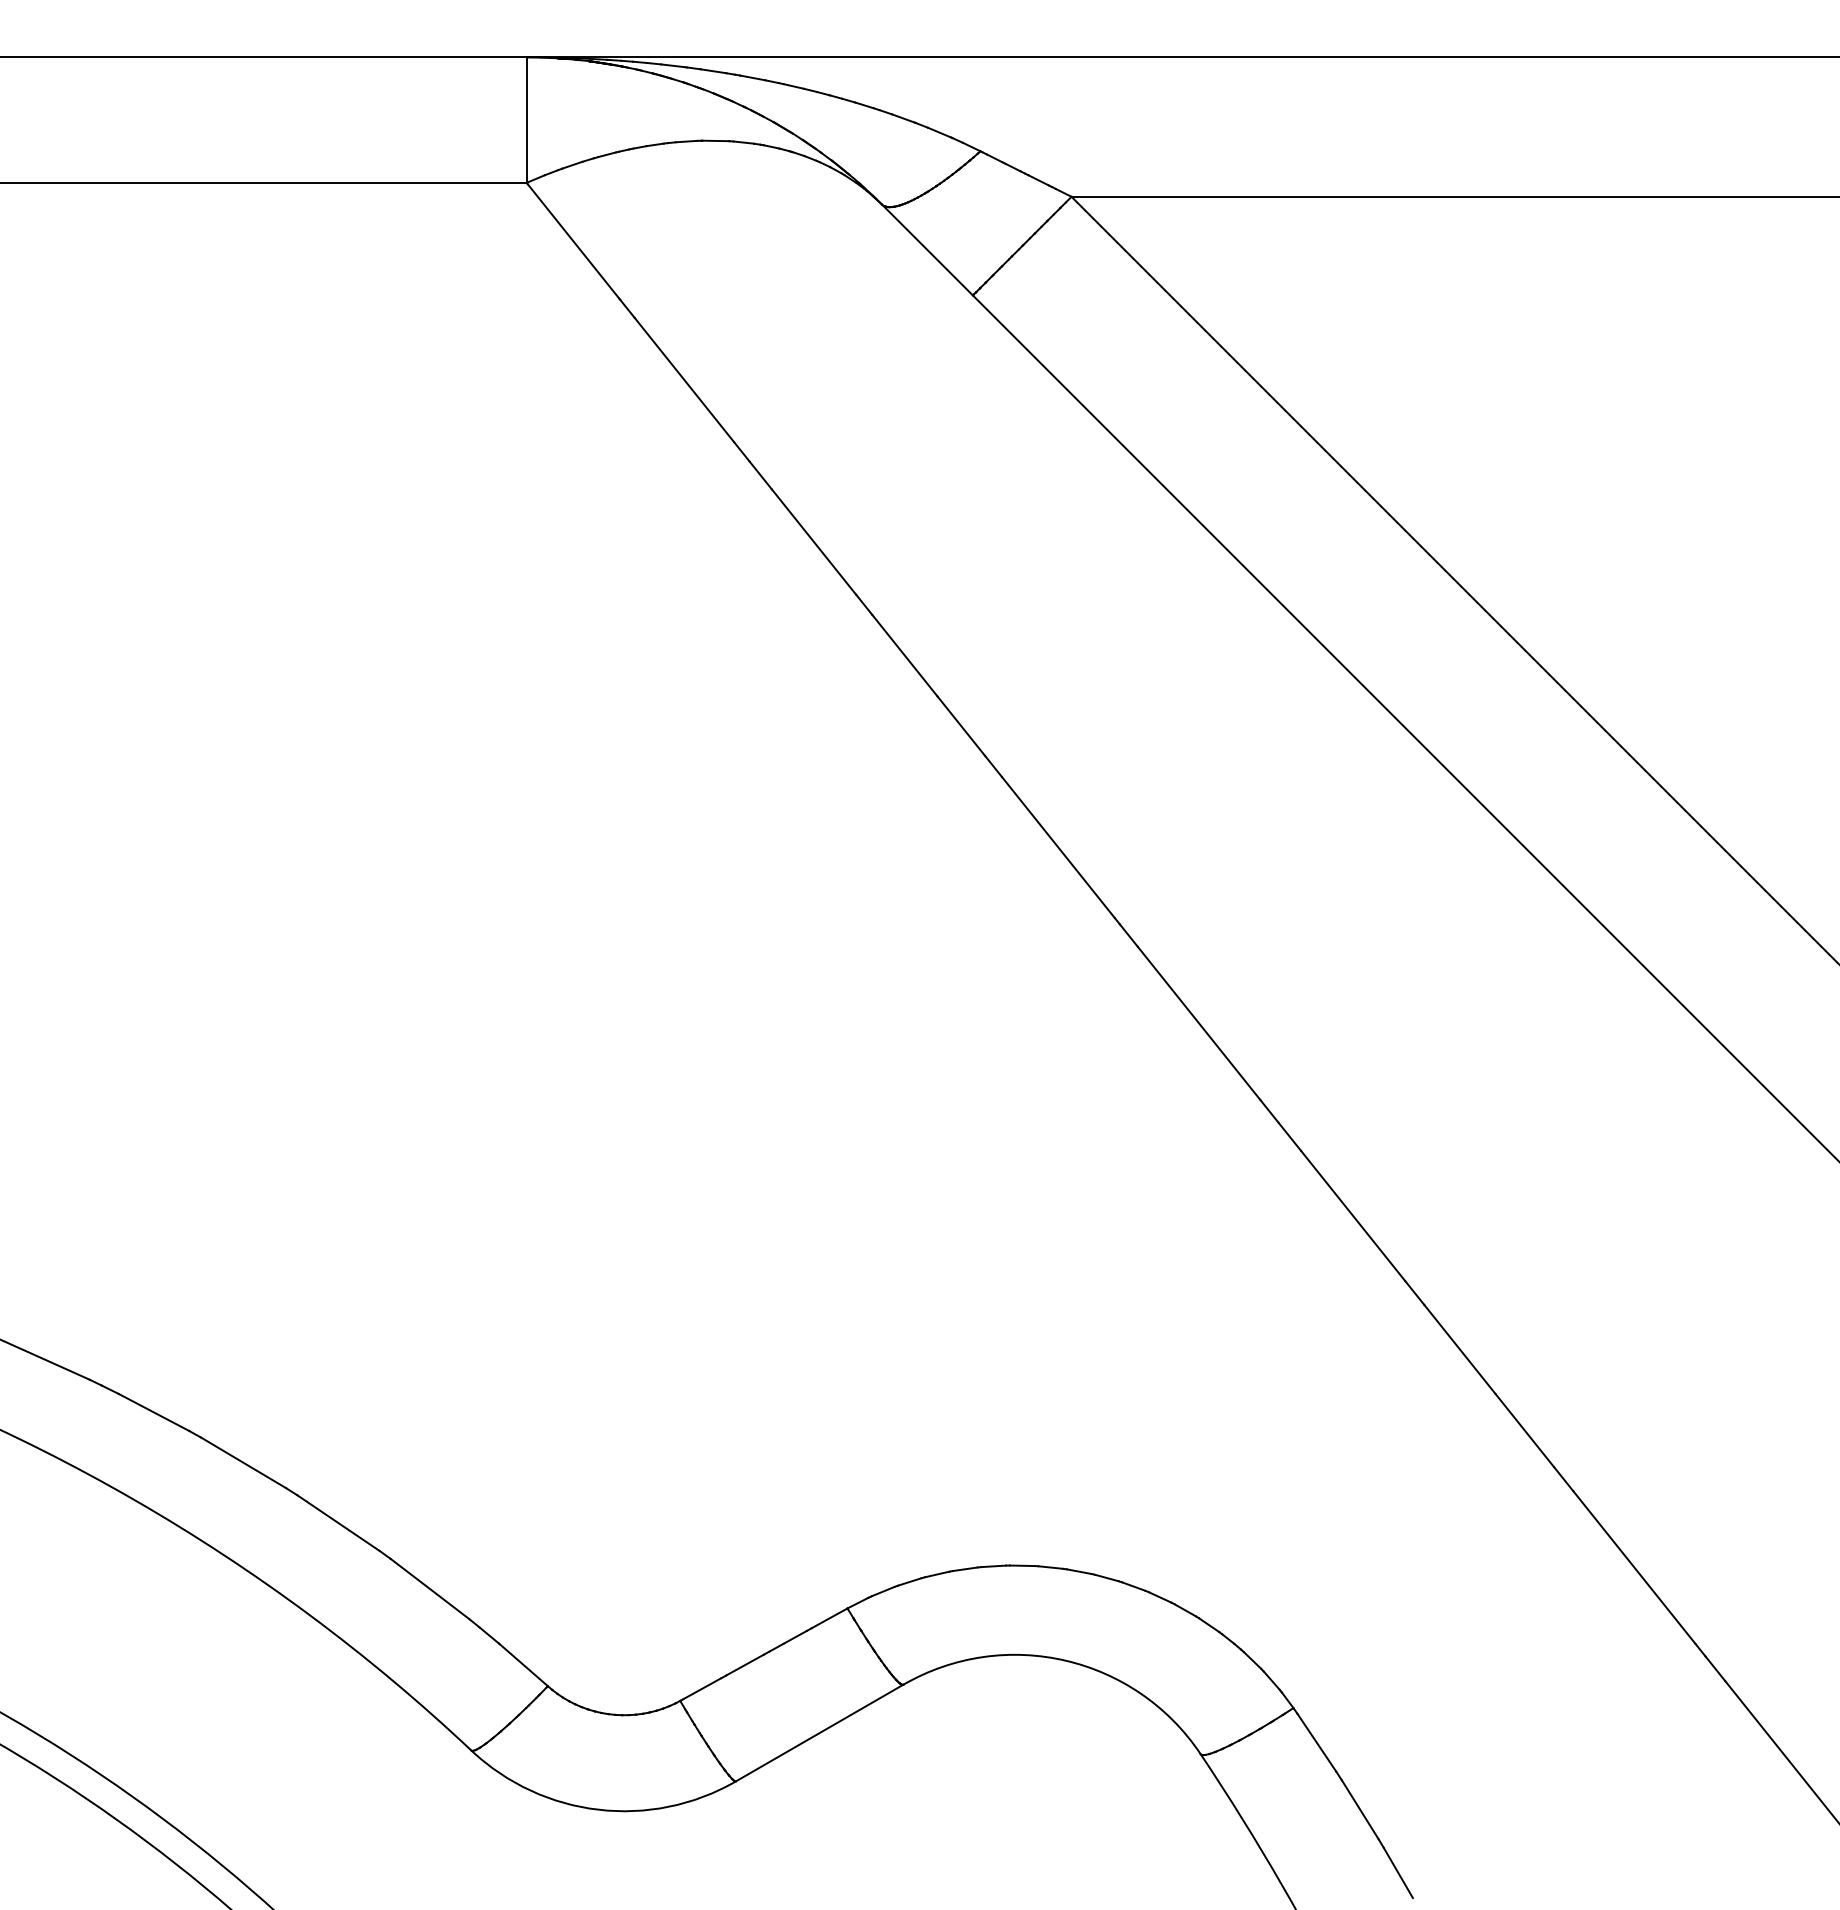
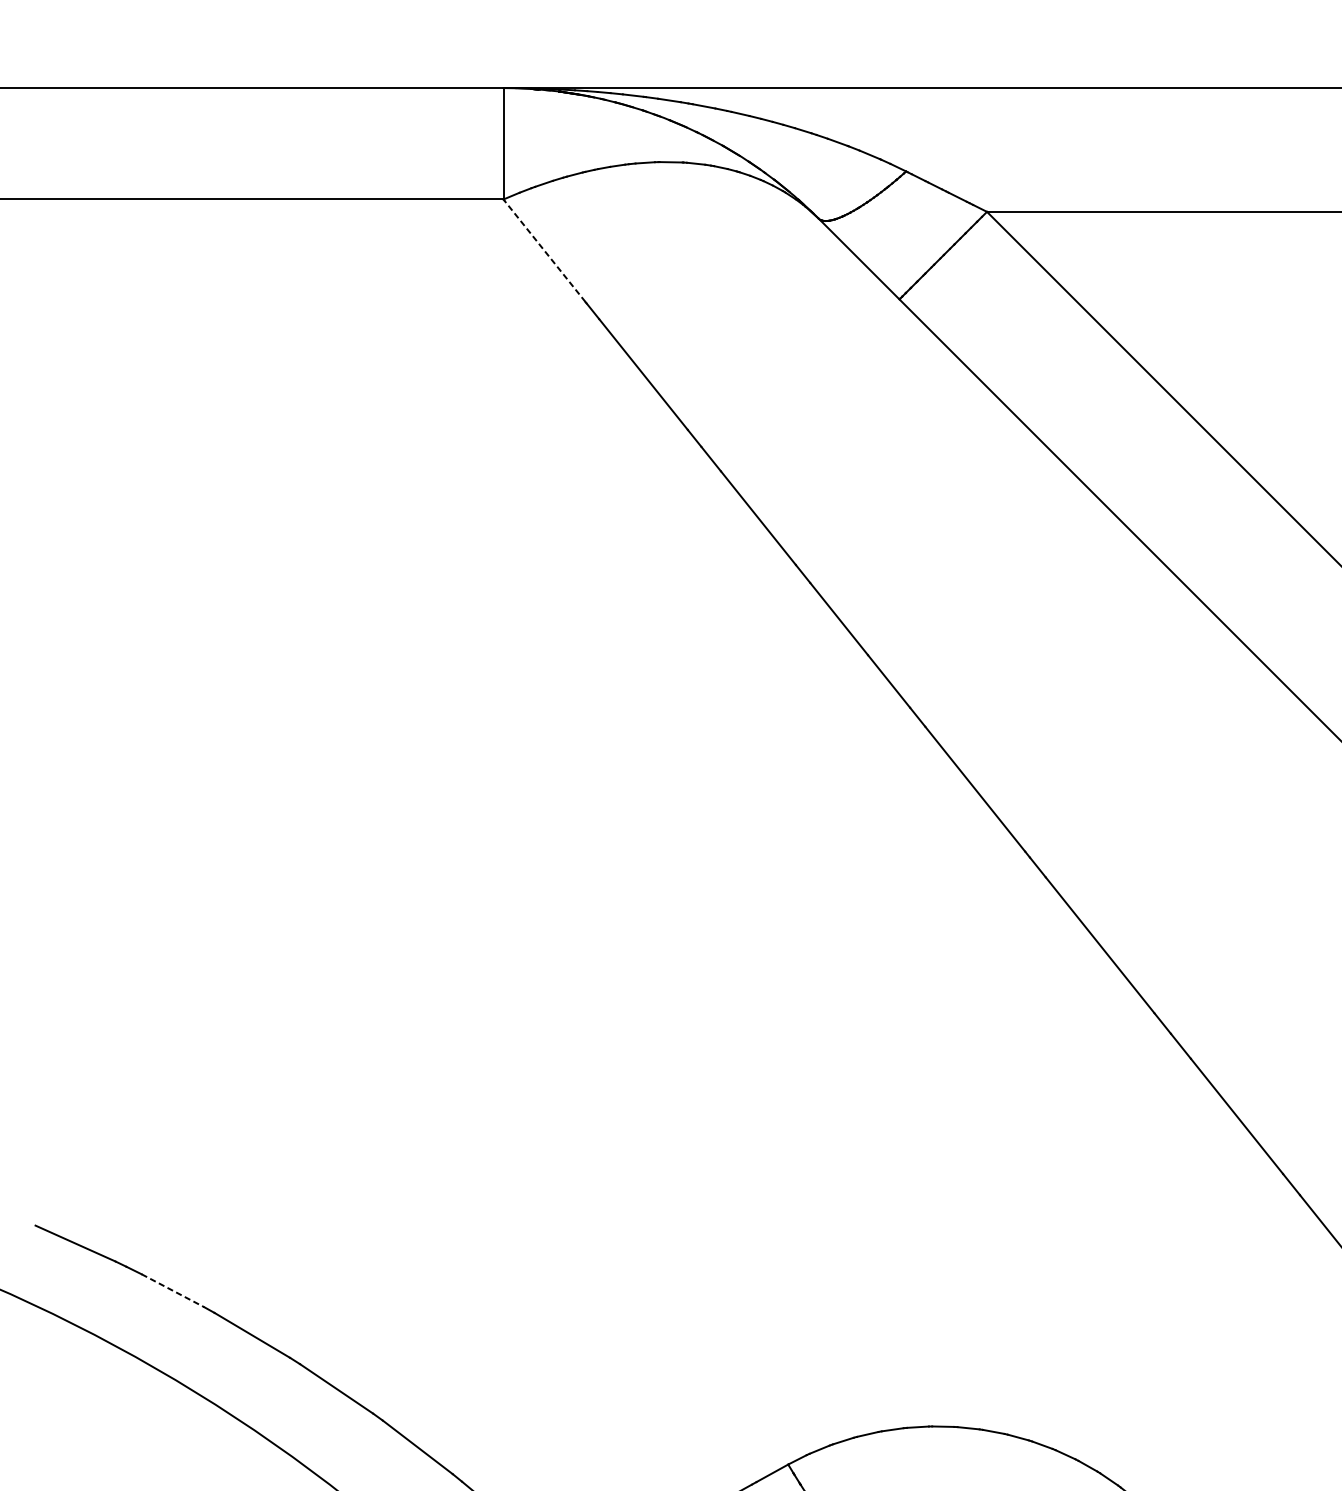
line: (573, 240) -> (545, 250), solid -> dashed
line: (154, 1412) -> (173, 1290), solid -> dashed

